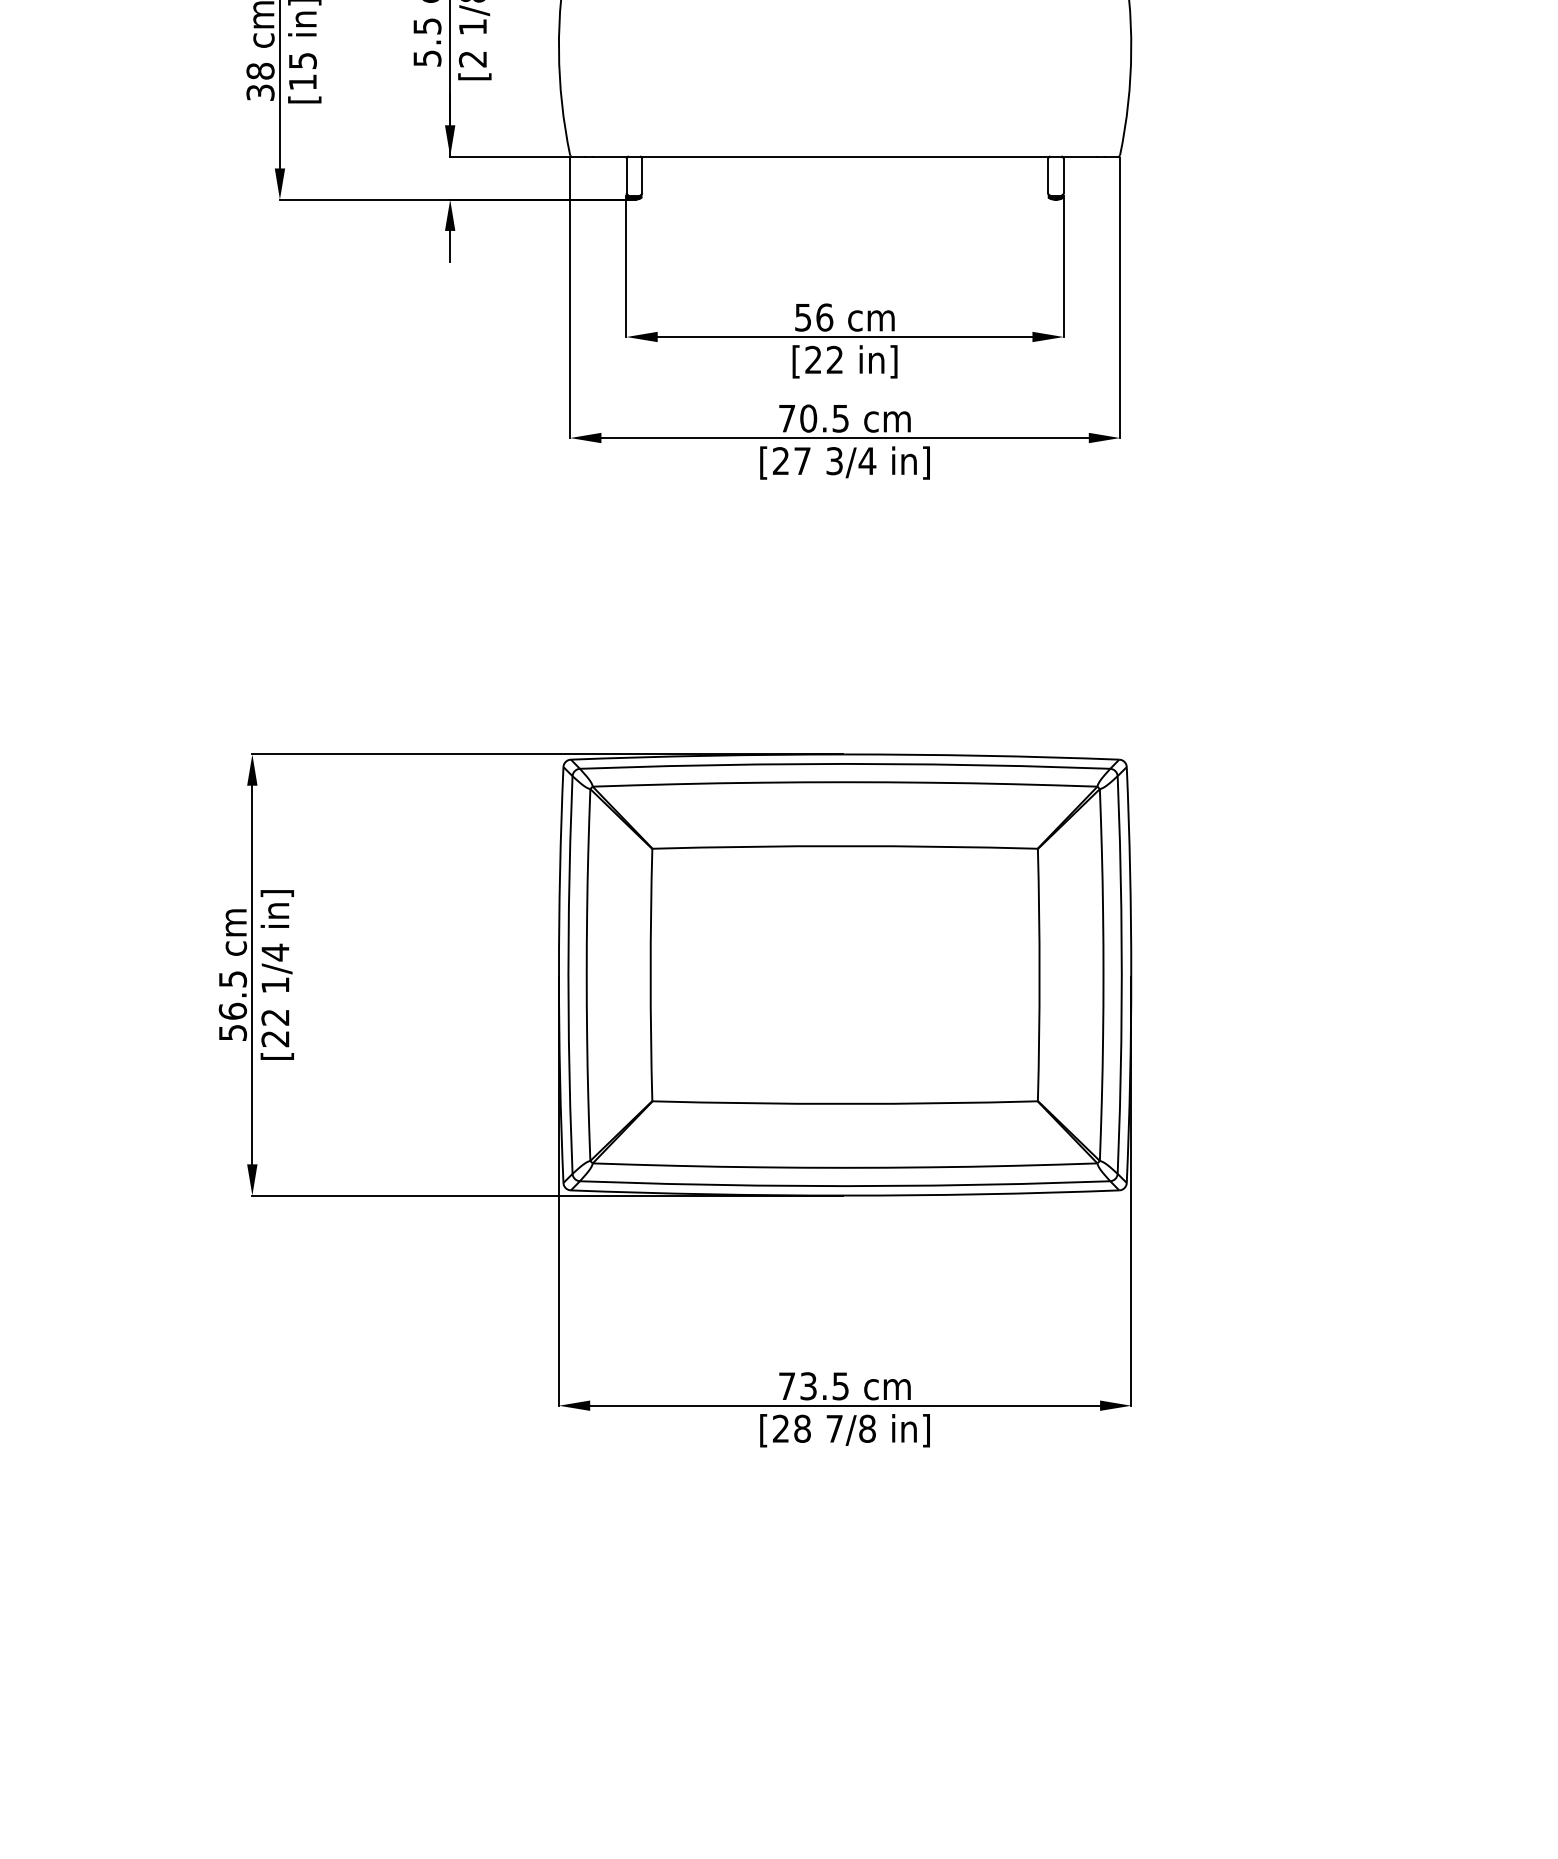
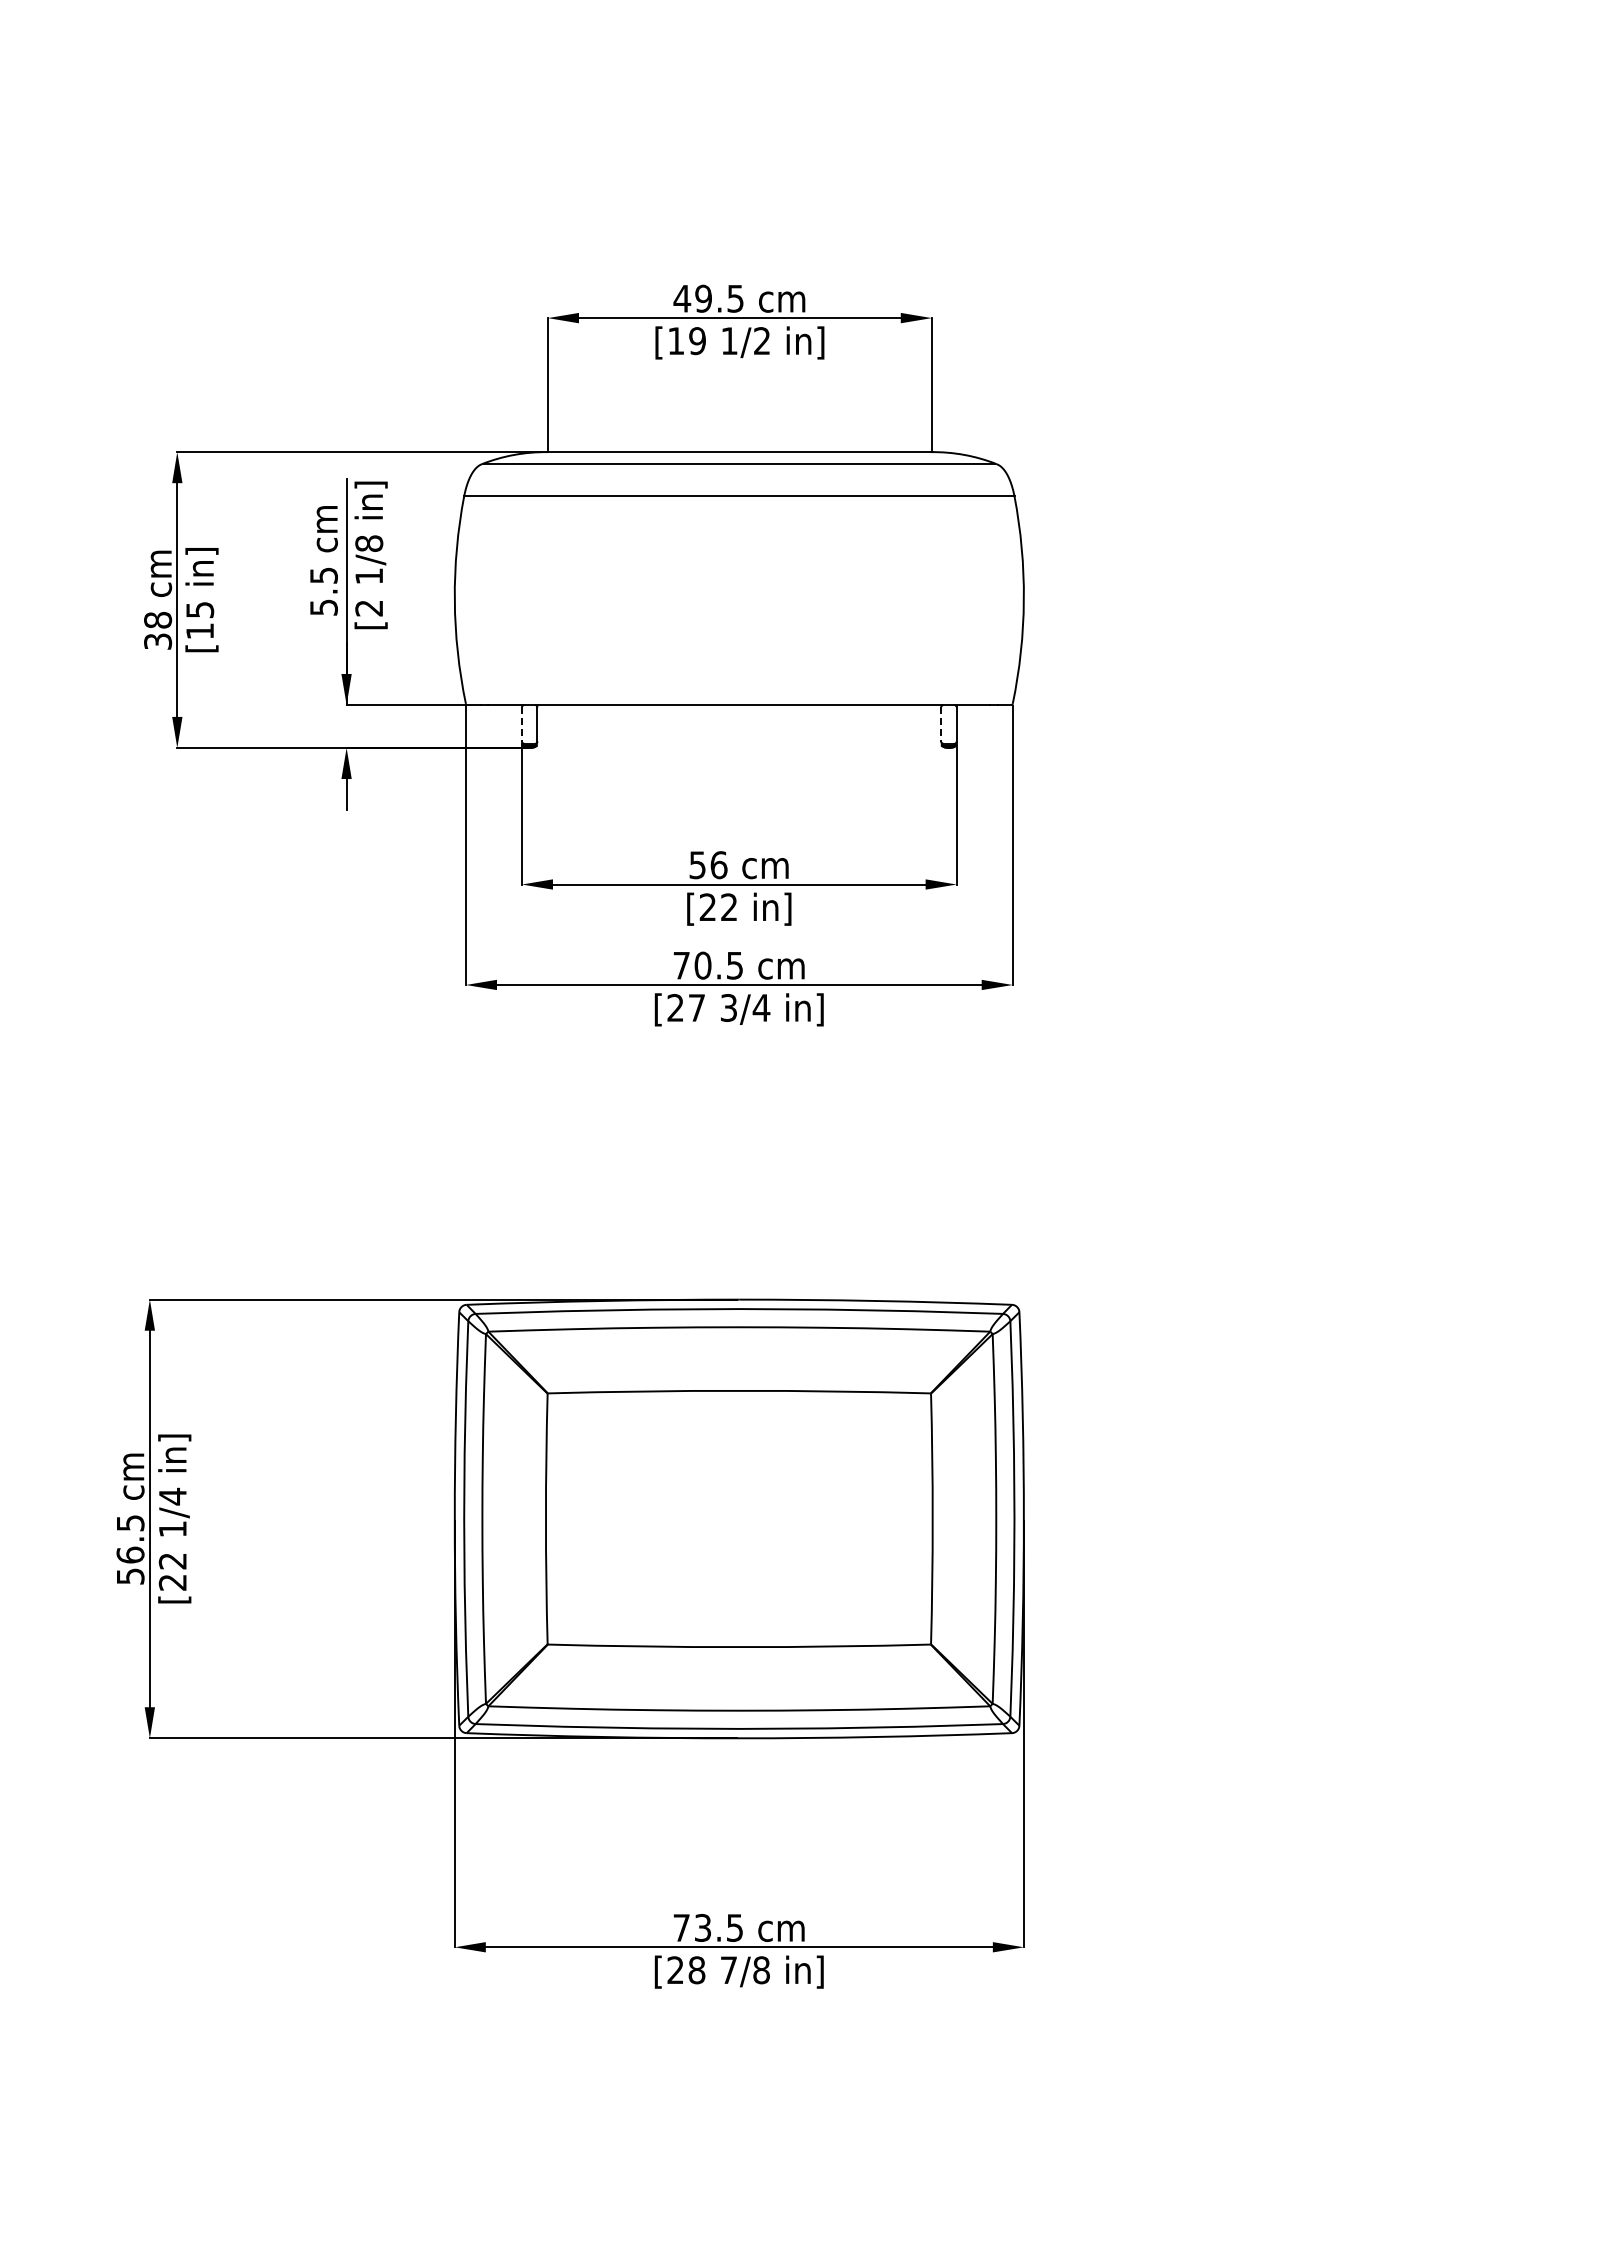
line: (626, 176) -> (521, 724), solid -> dashed
line: (1048, 176) -> (941, 724), solid -> dashed

